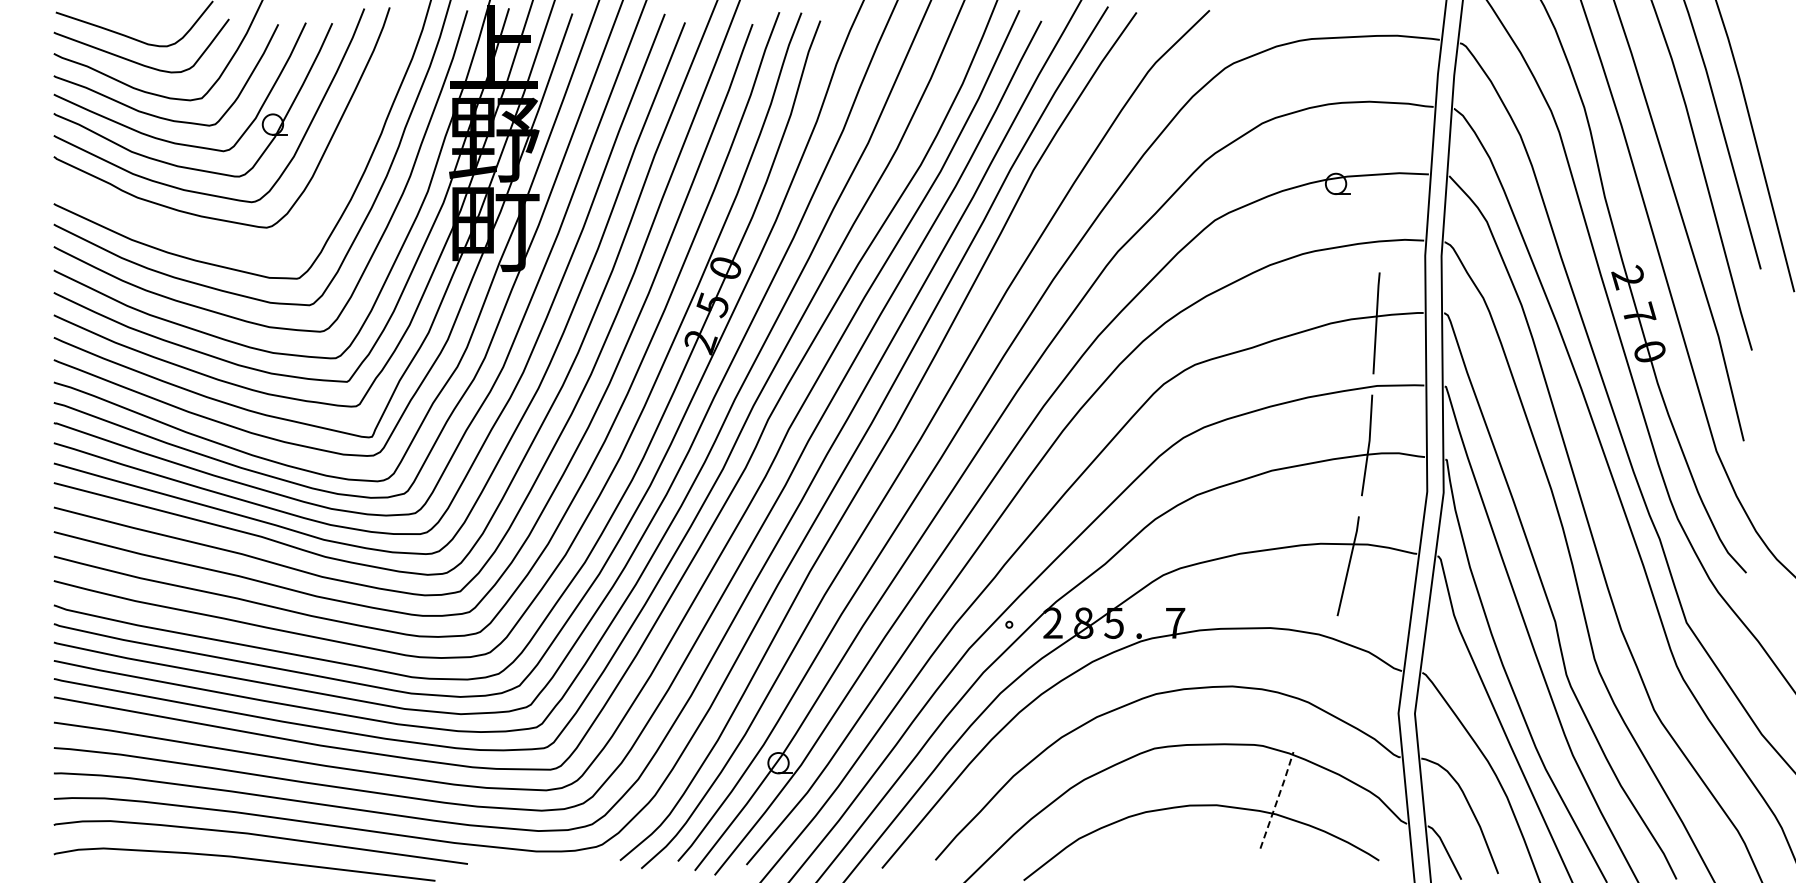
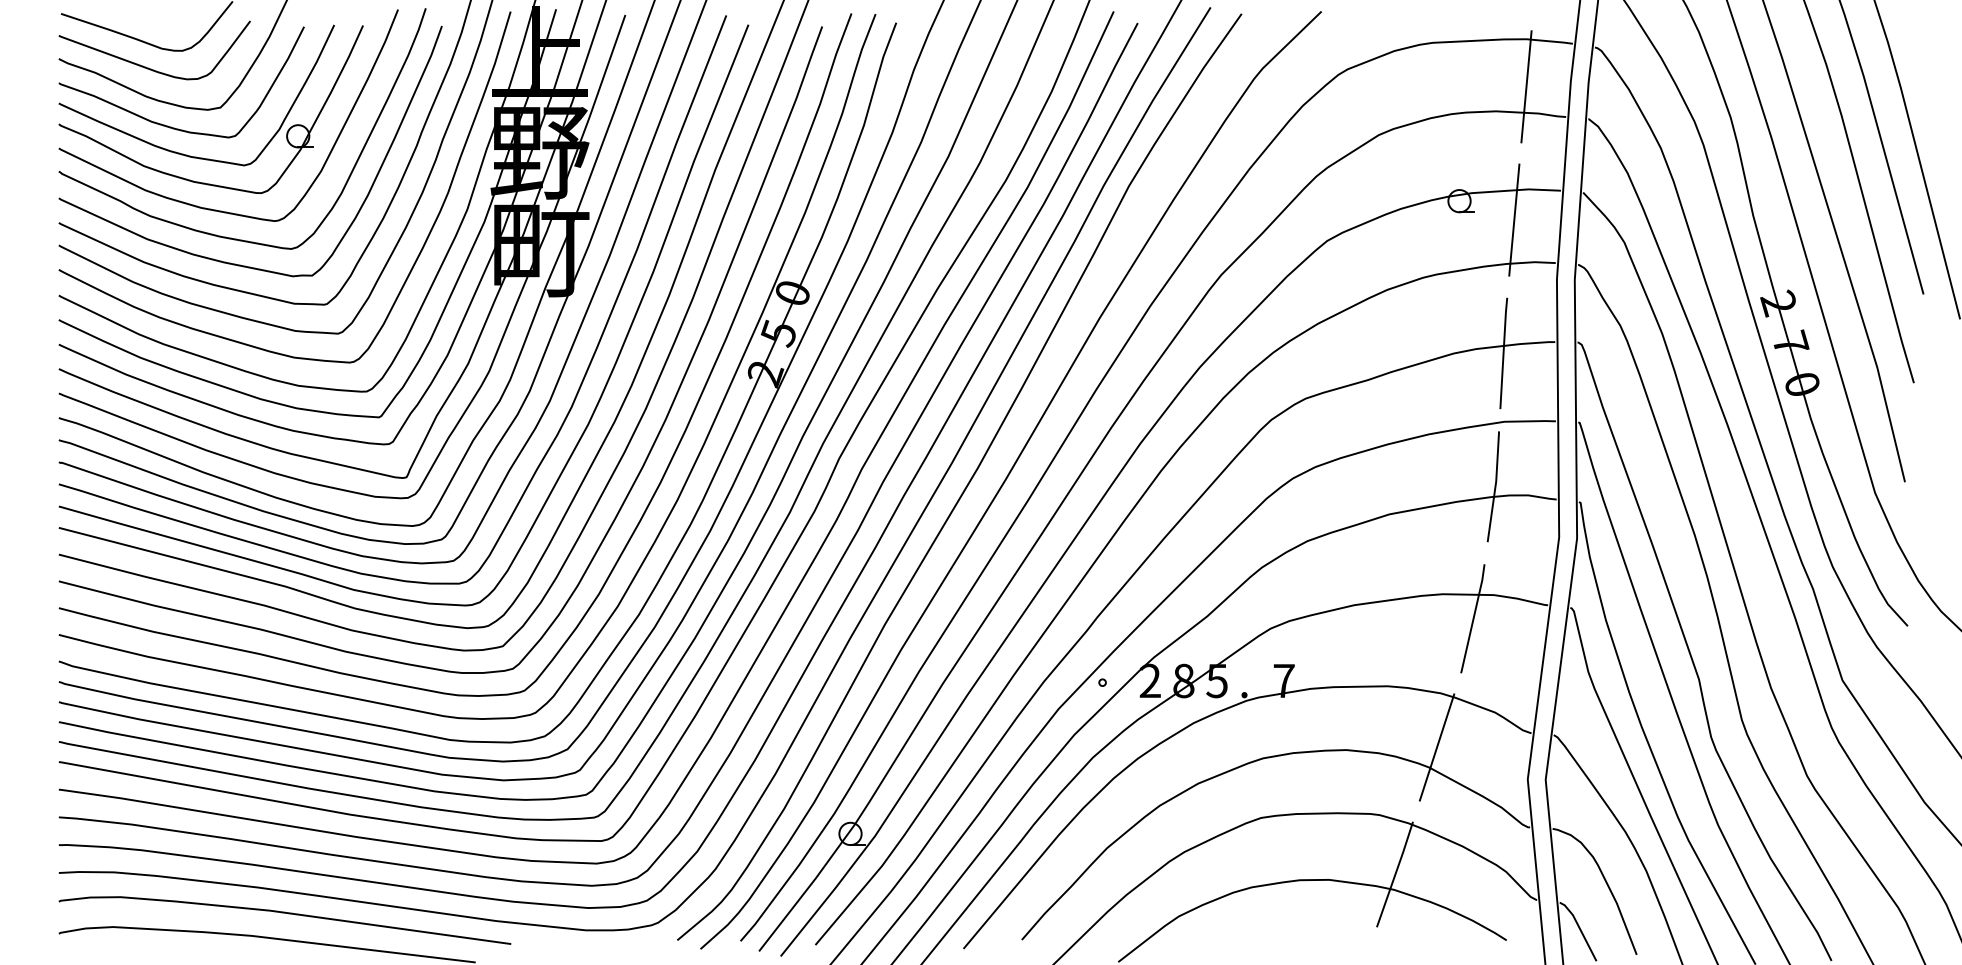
line: (1397, 79) -> (1526, 87), added
line: (1385, 201) -> (1513, 220), added
curve: (200, 237) -> (219, 259), added
line: (1315, 683) -> (1437, 746), added
line: (1277, 799) -> (1395, 873), dashed -> solid

